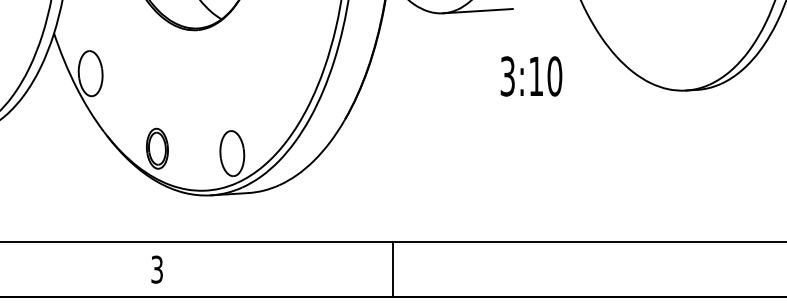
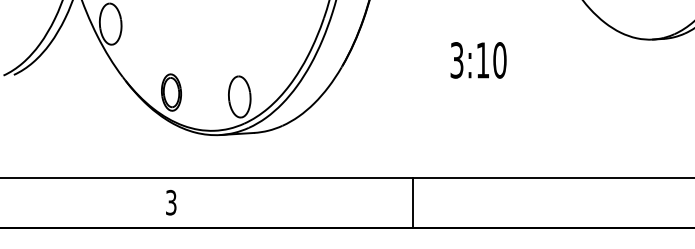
text: (531, 76) -> (478, 60), moved
line: (393, 269) -> (413, 202), moved

